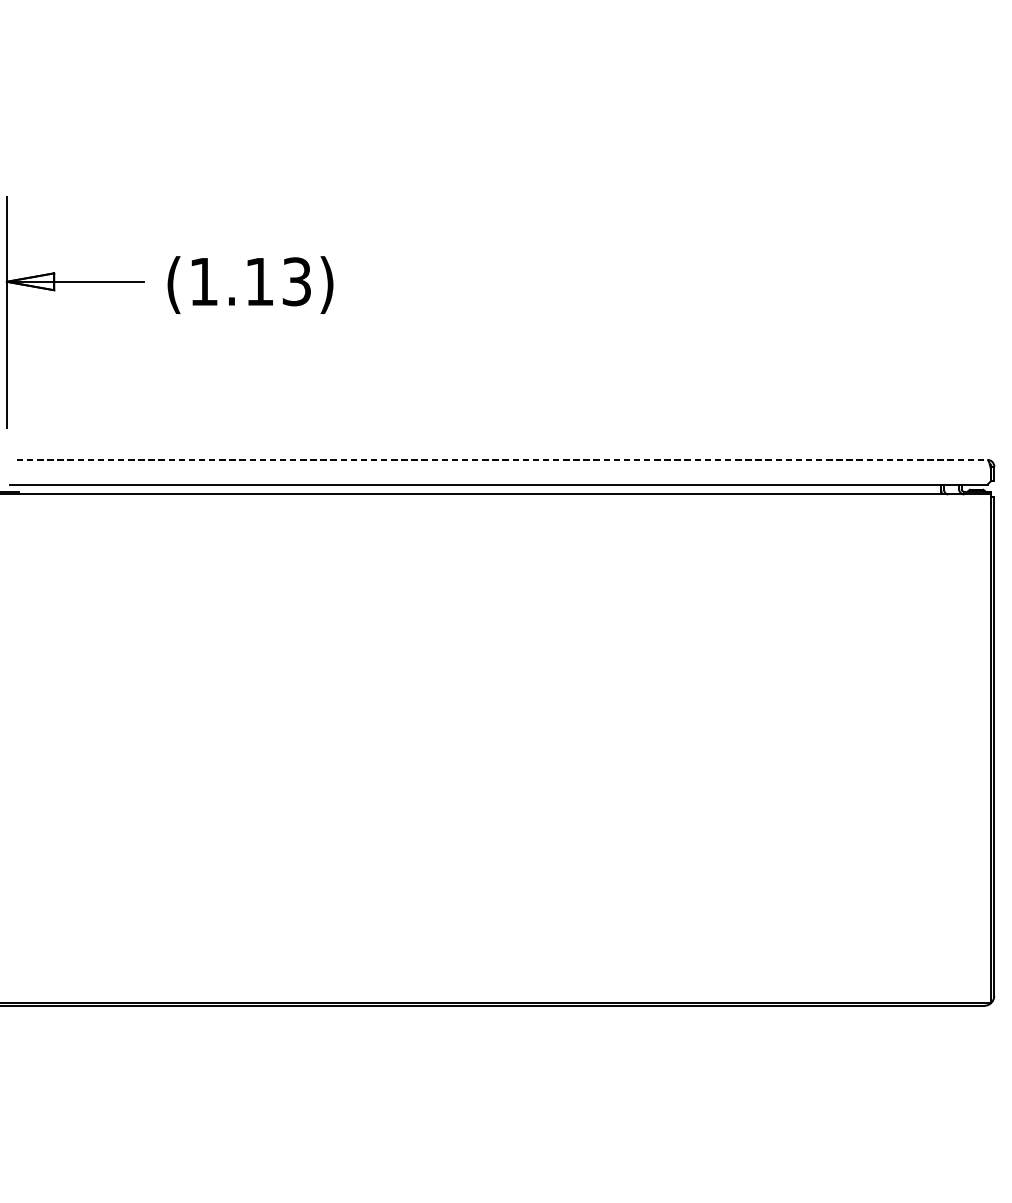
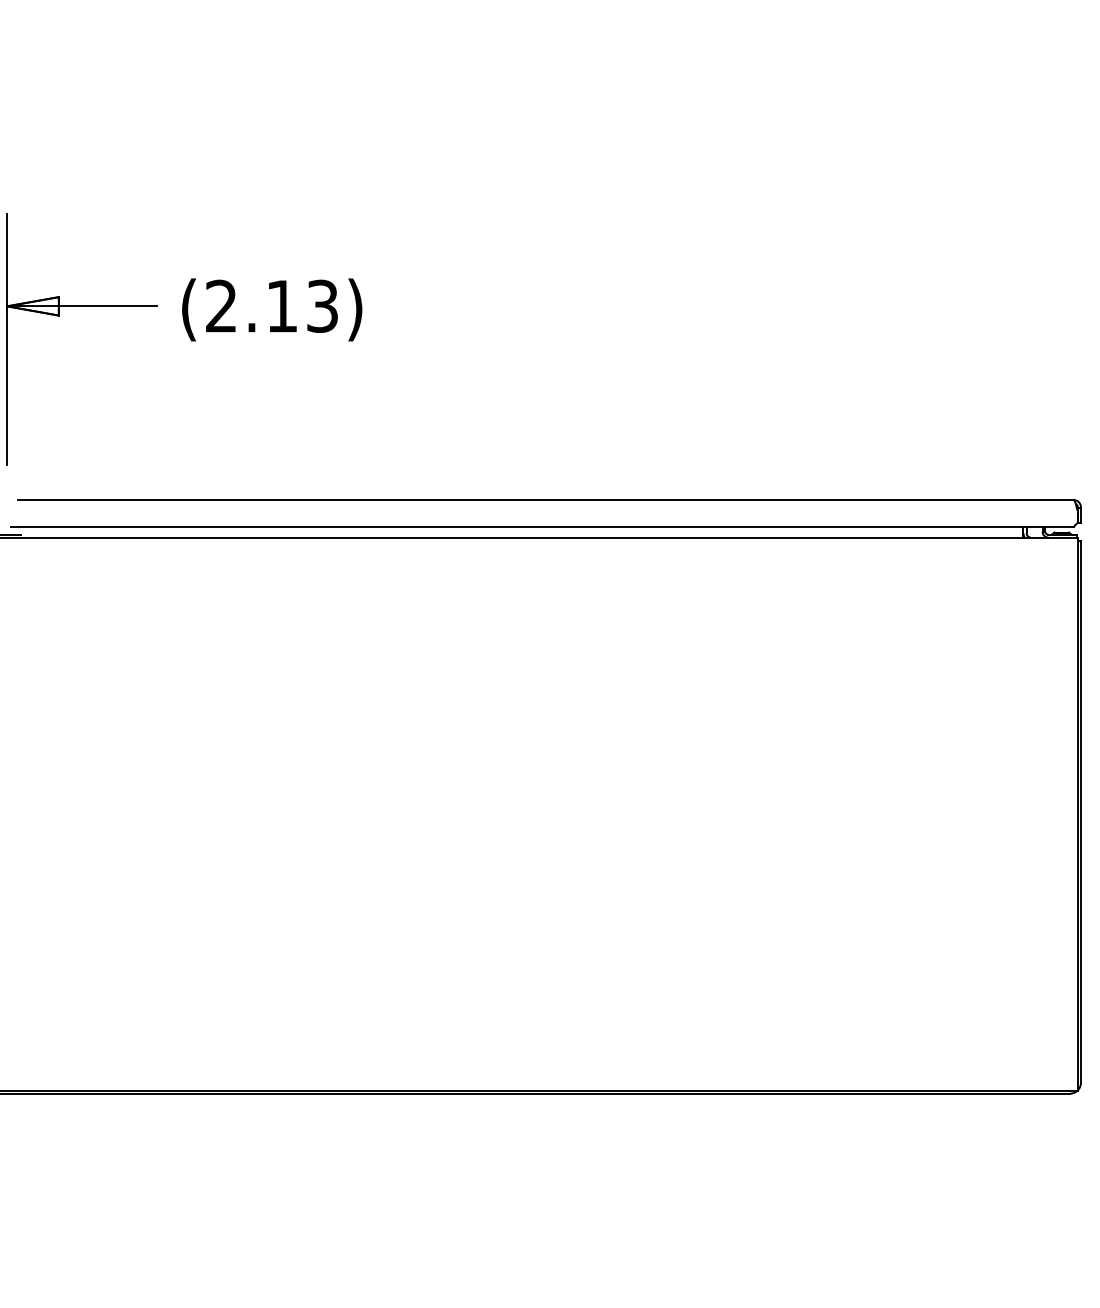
text: (202, 281) -> (220, 305), (1.13) -> (2.13)
line: (501, 460) -> (545, 500), dashed -> solid

